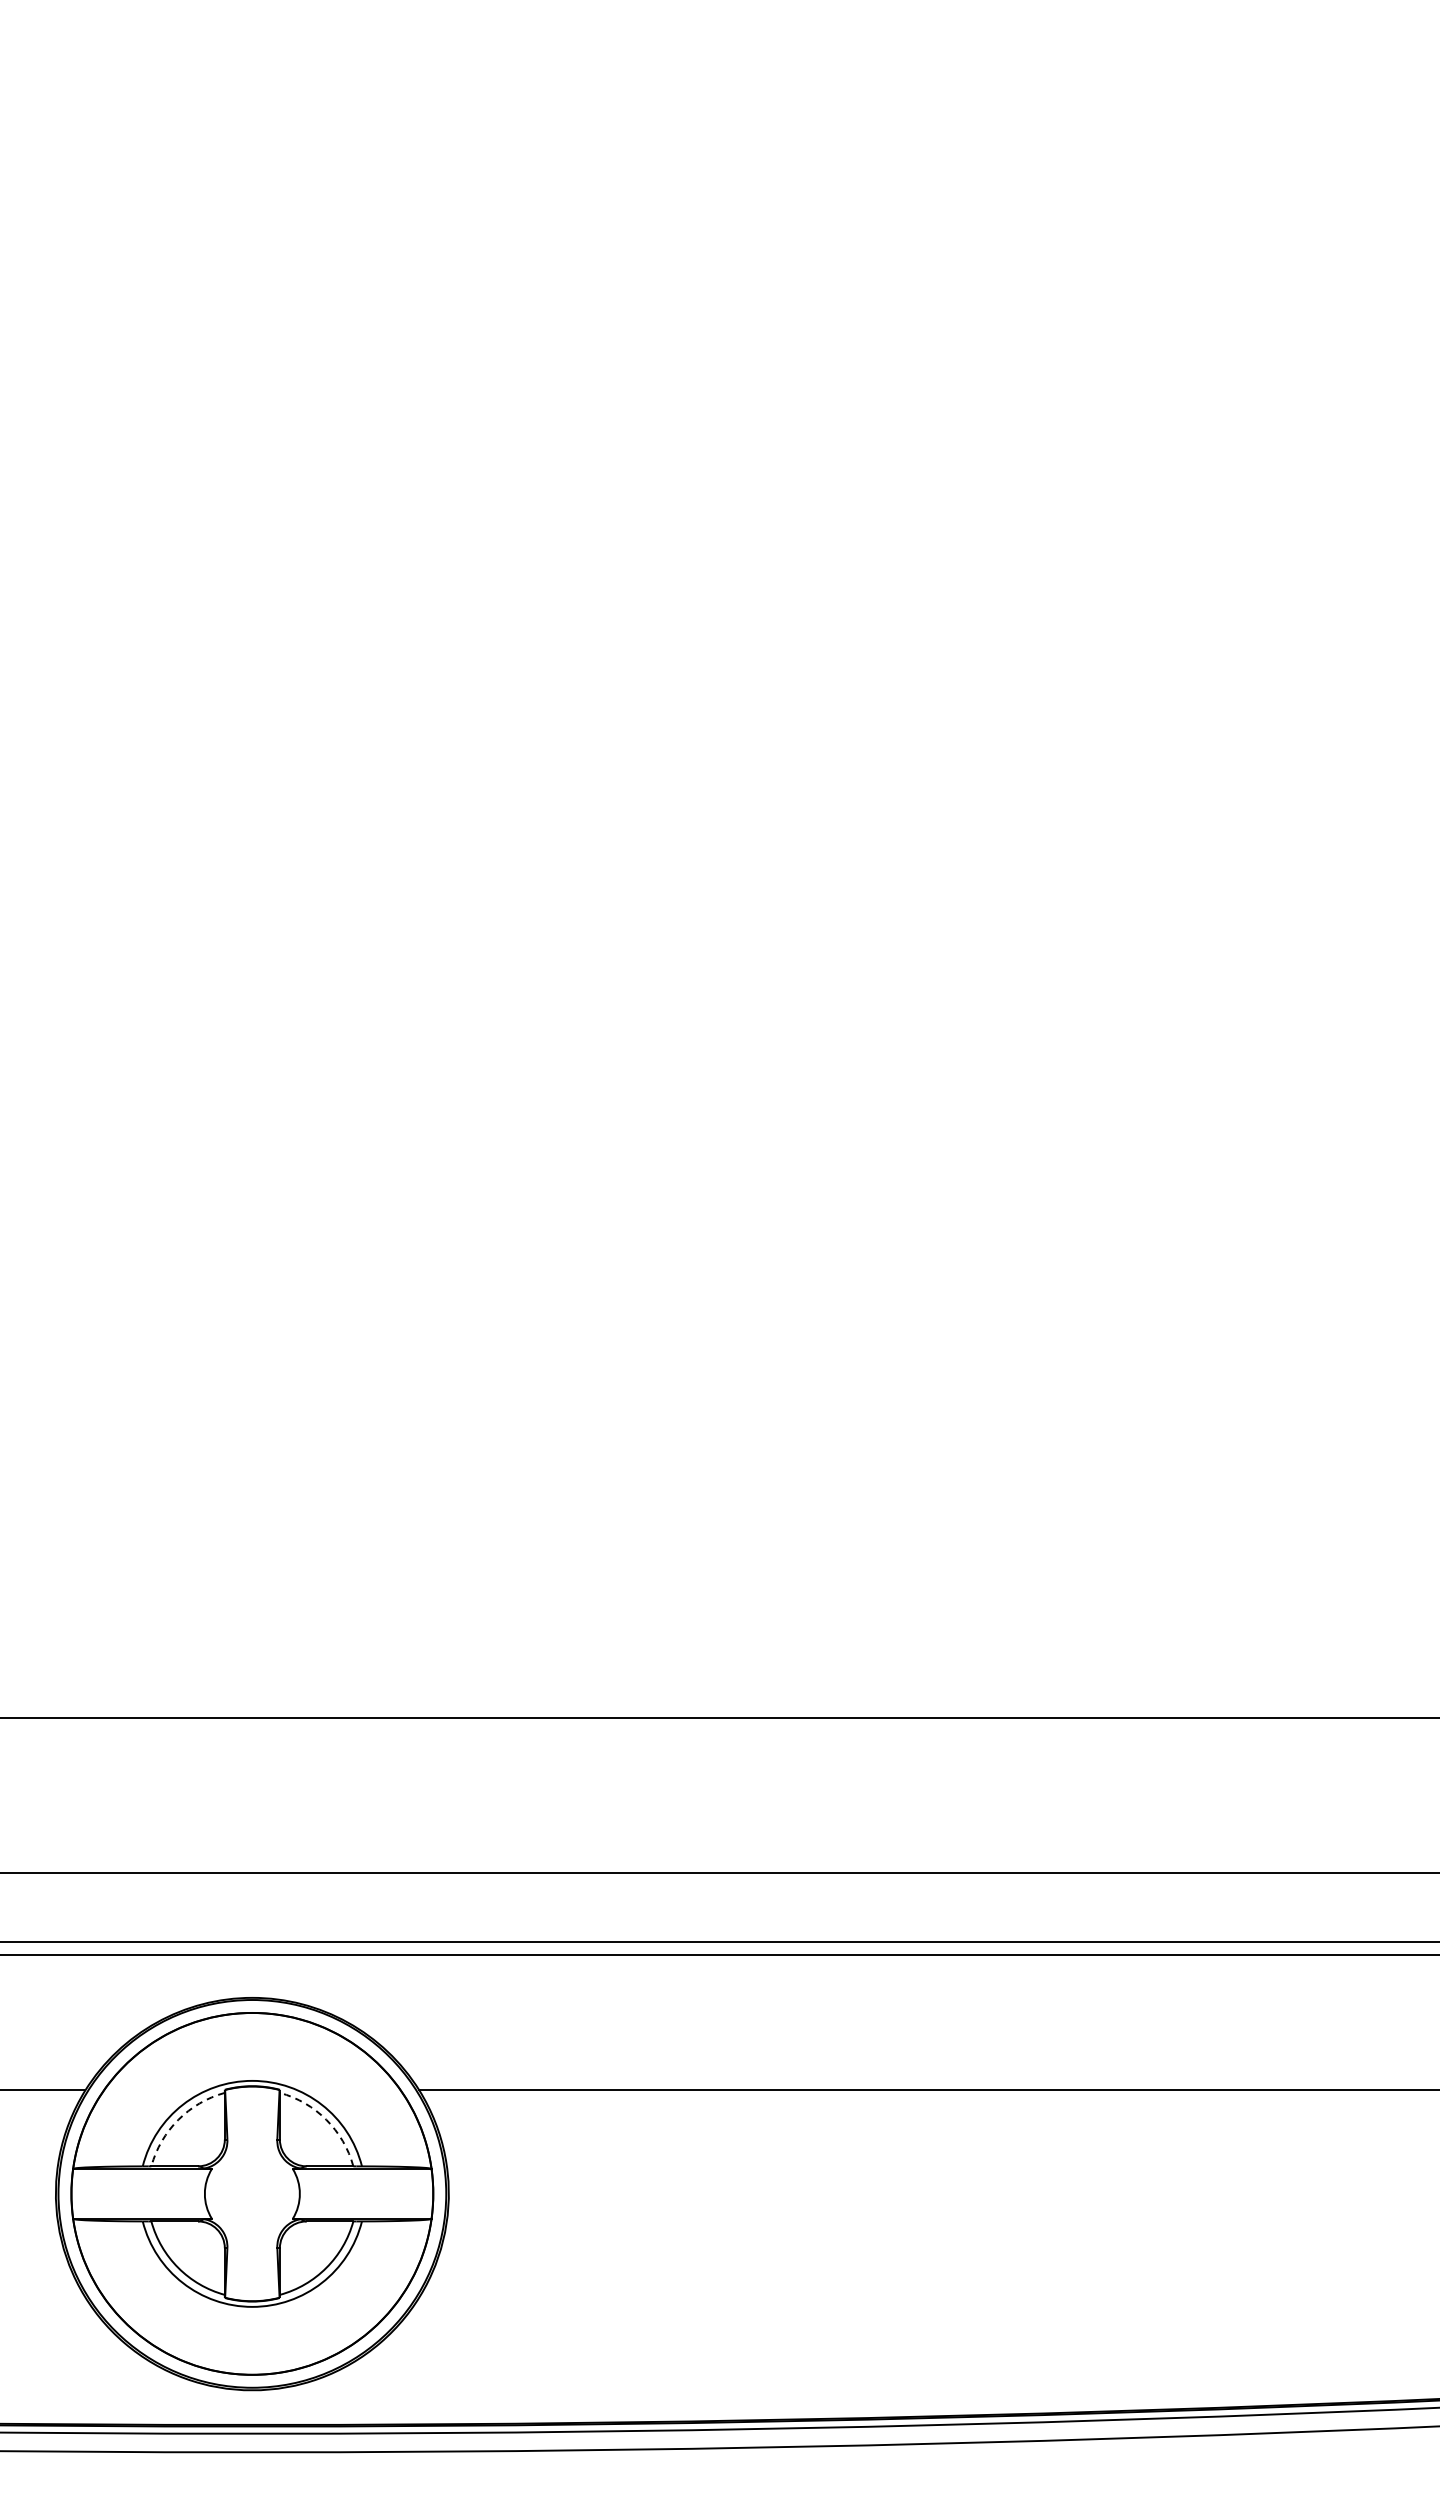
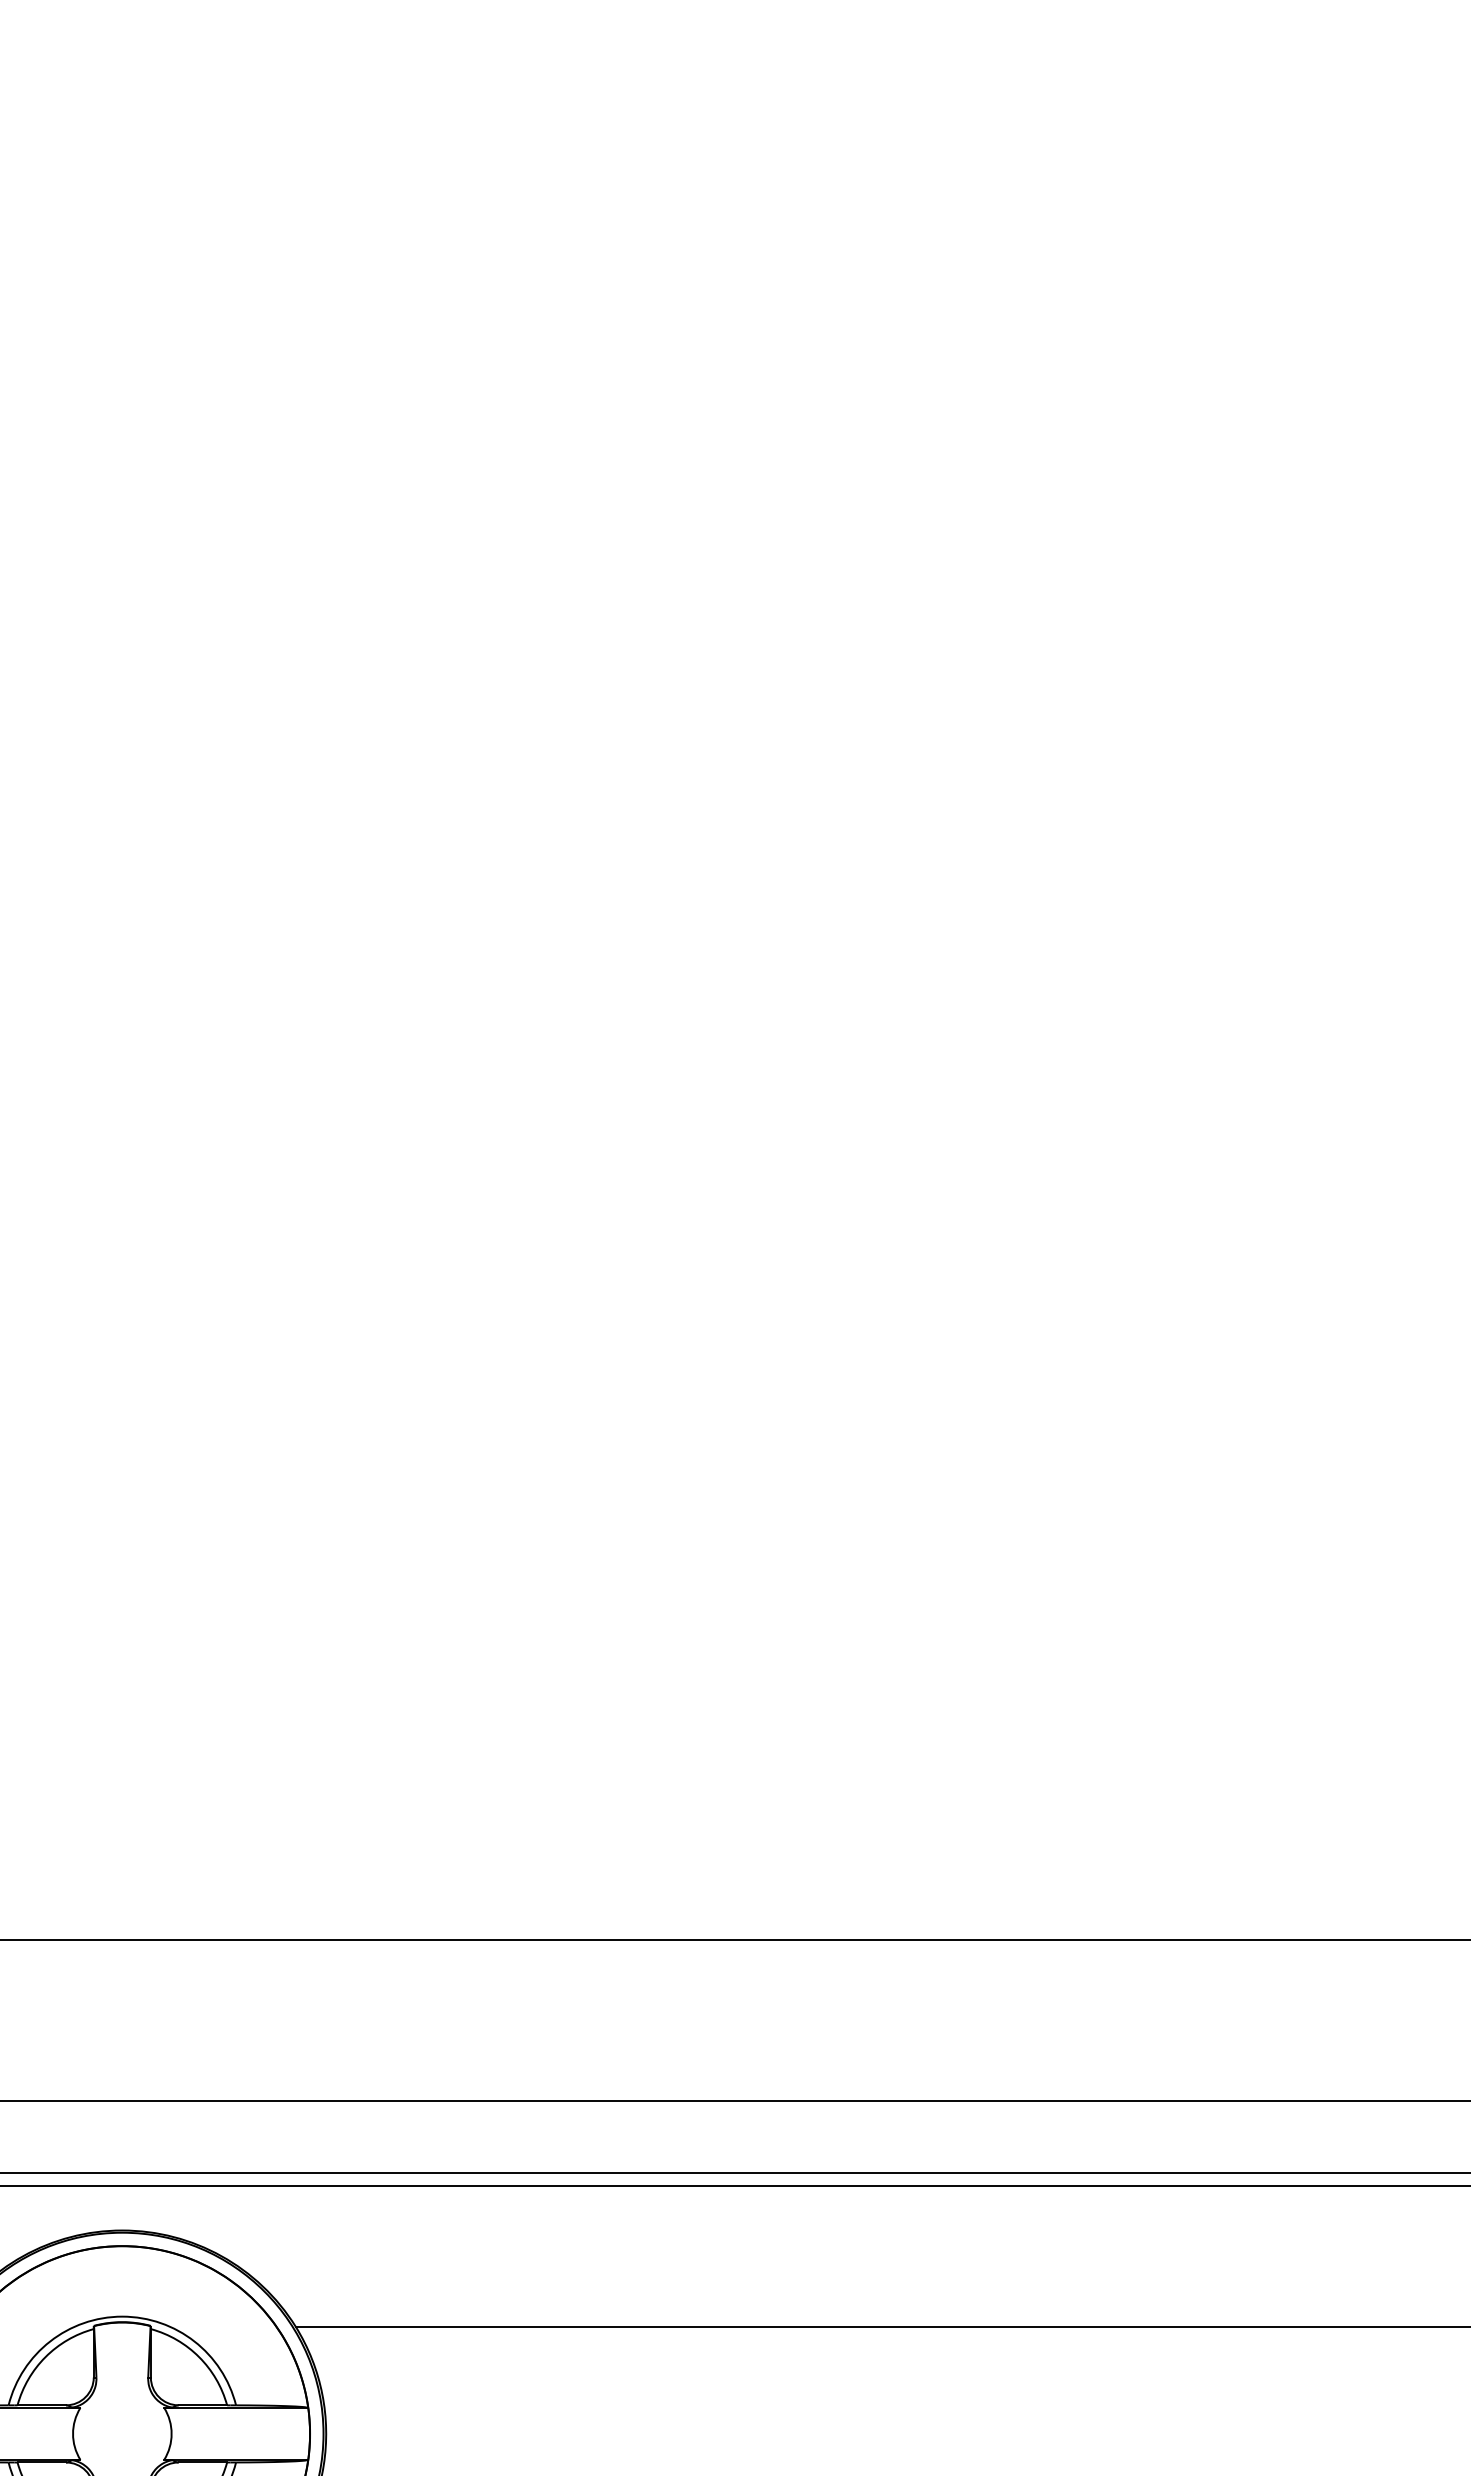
arc: (178, 2119) -> (45, 2356), dashed -> solid
arc: (326, 2119) -> (199, 2356), dashed -> solid

